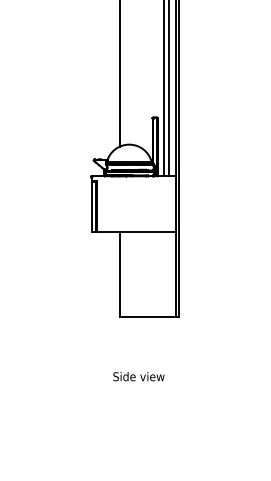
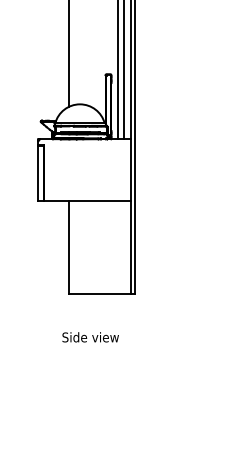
text: (138, 376) -> (90, 337), moved

